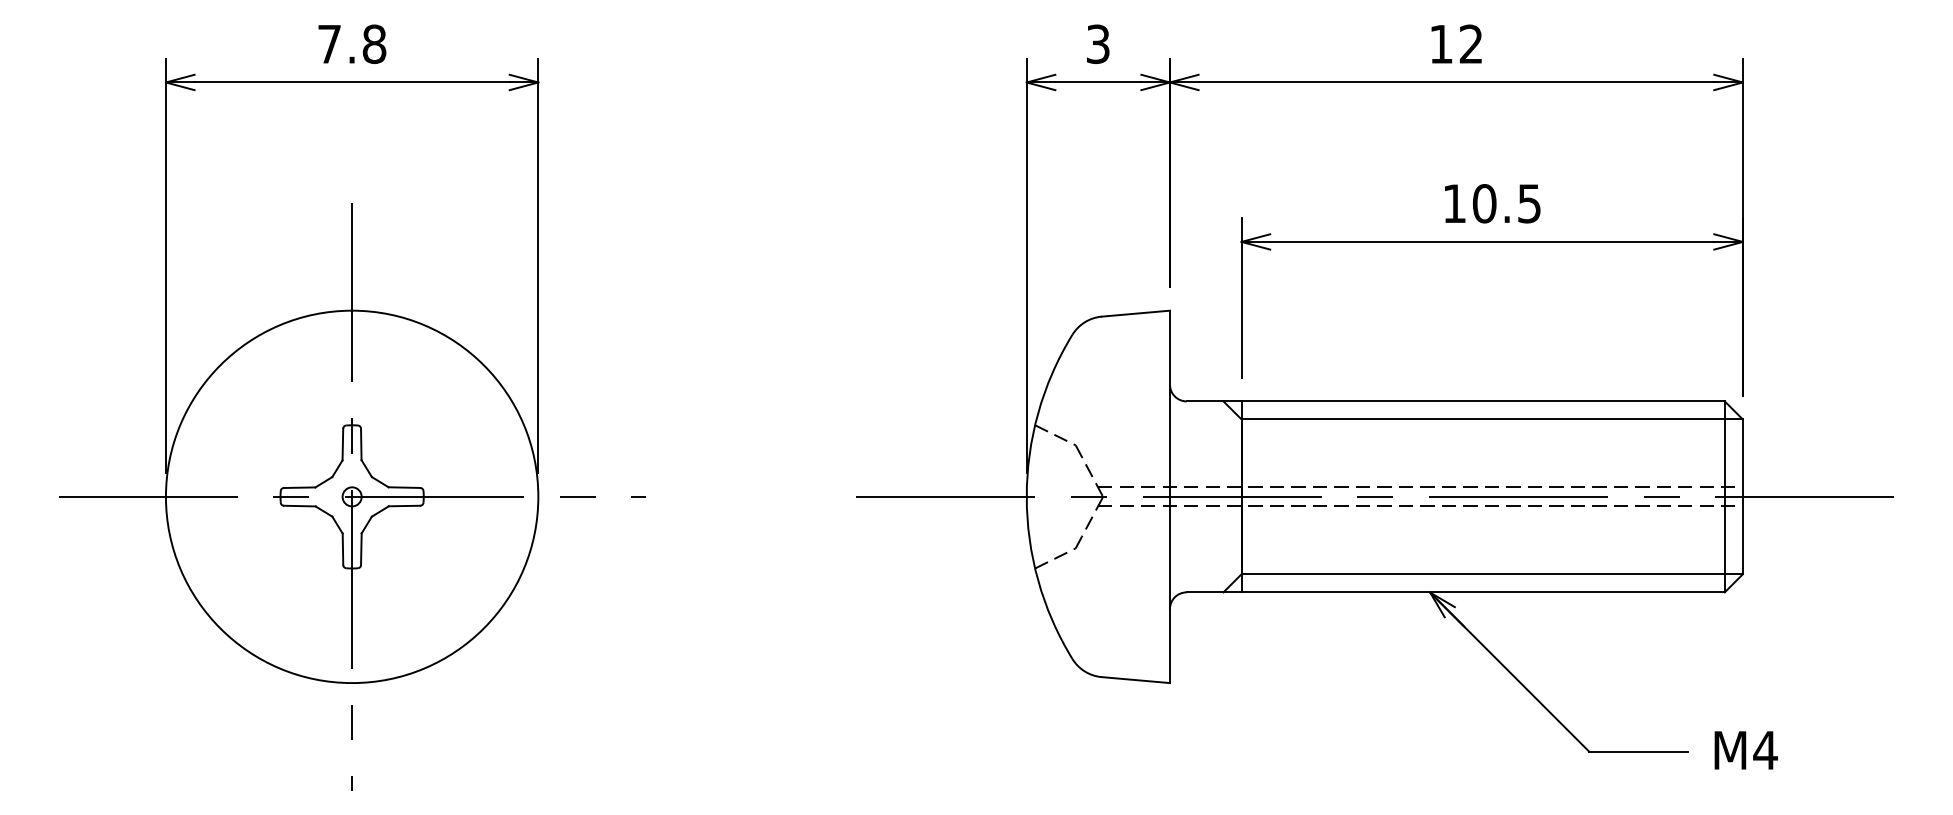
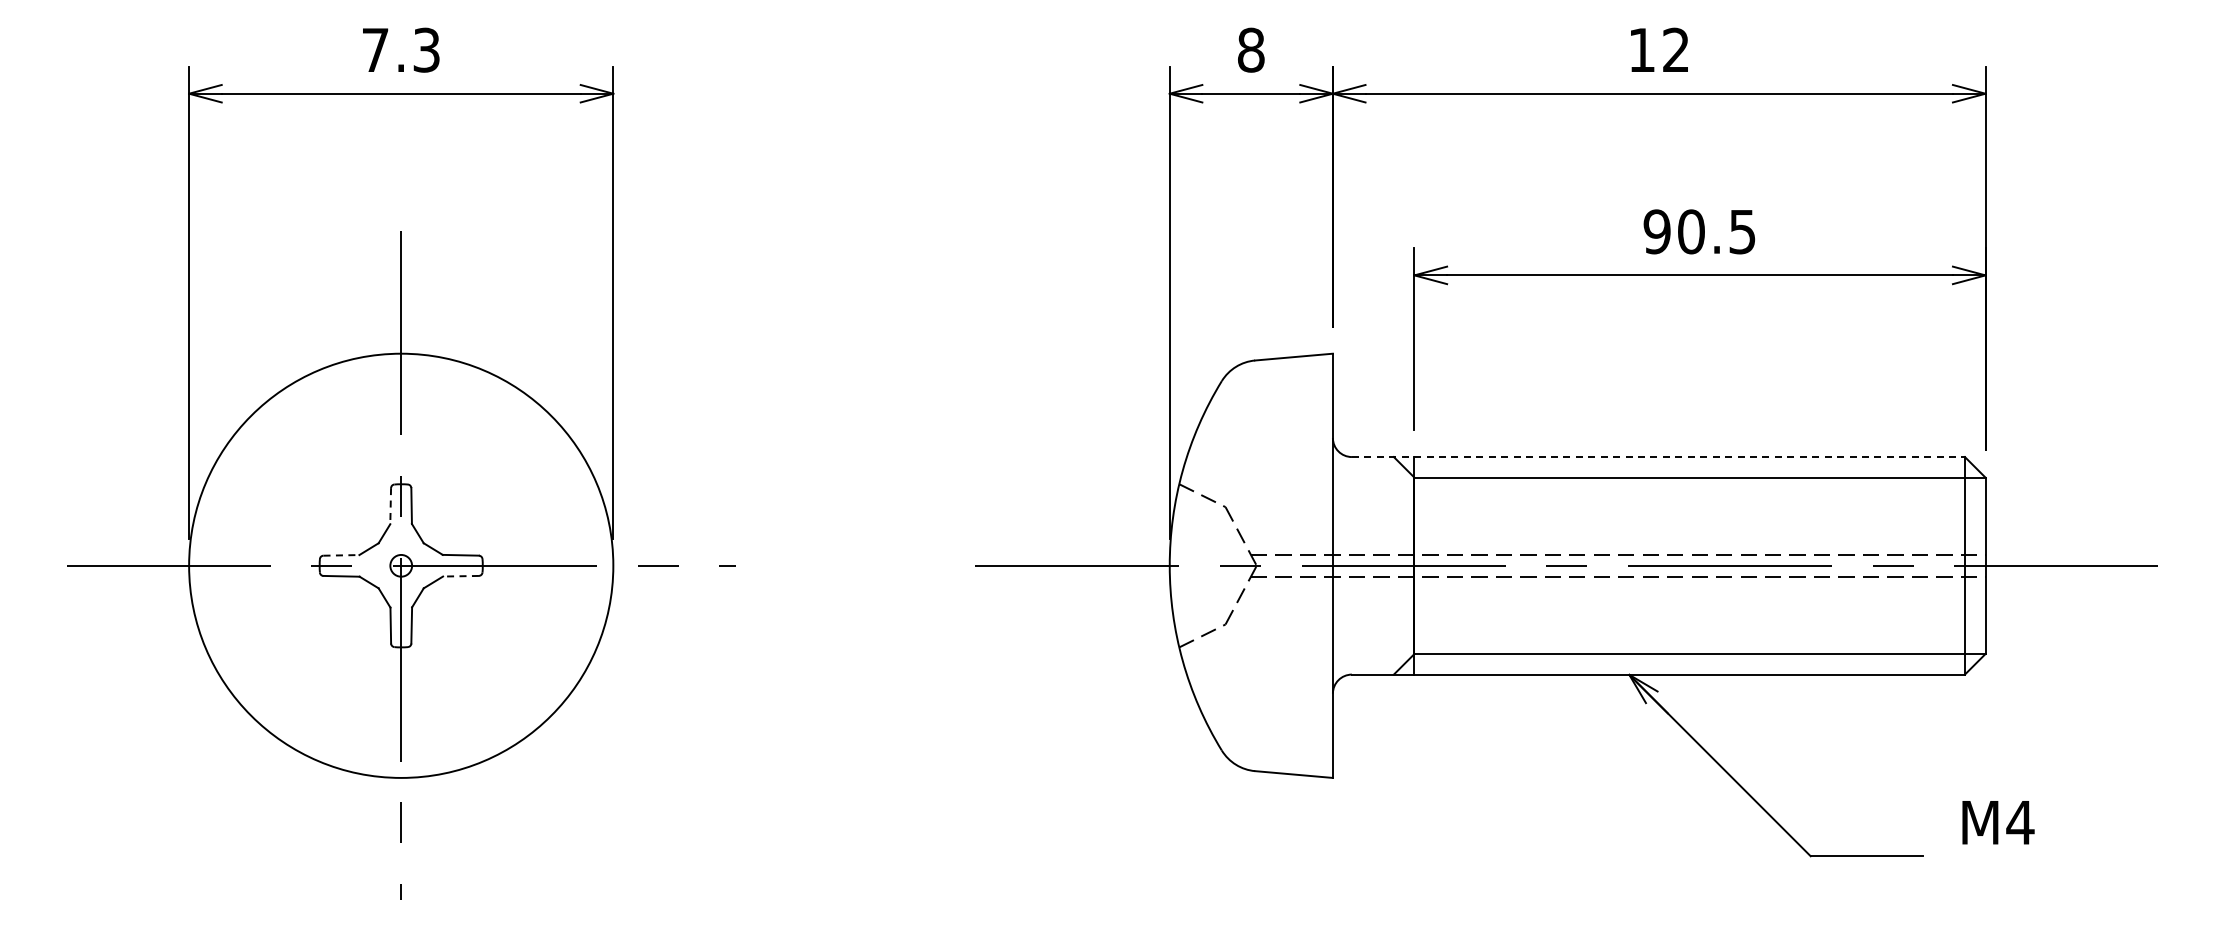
text: (374, 43) -> (426, 49), 7.8 -> 7.3
text: (1098, 43) -> (1251, 49), 3 -> 8
text: (1454, 203) -> (1656, 231), 10.5 -> 90.5
line: (1455, 401) -> (1658, 457), solid -> dashed
line: (342, 444) -> (390, 506), solid -> dashed
line: (299, 487) -> (341, 555), solid -> dashed
line: (405, 506) -> (461, 576), solid -> dashed
text: (1746, 750) -> (1998, 822), moved

